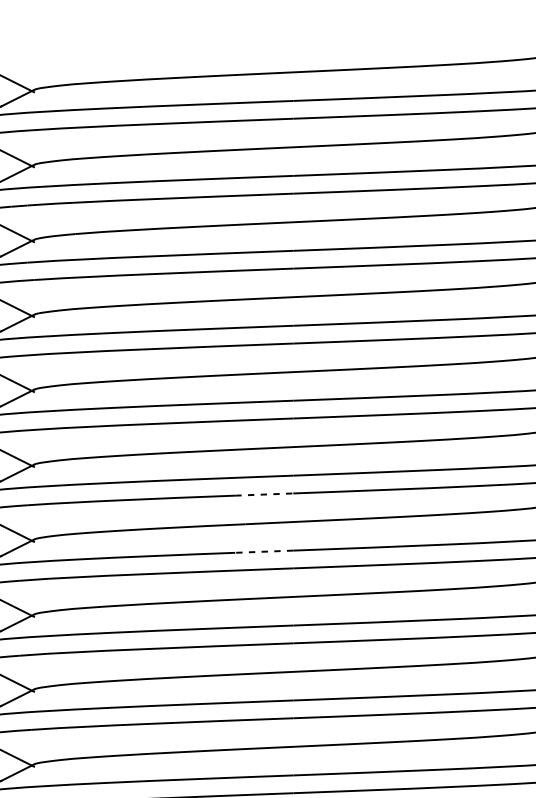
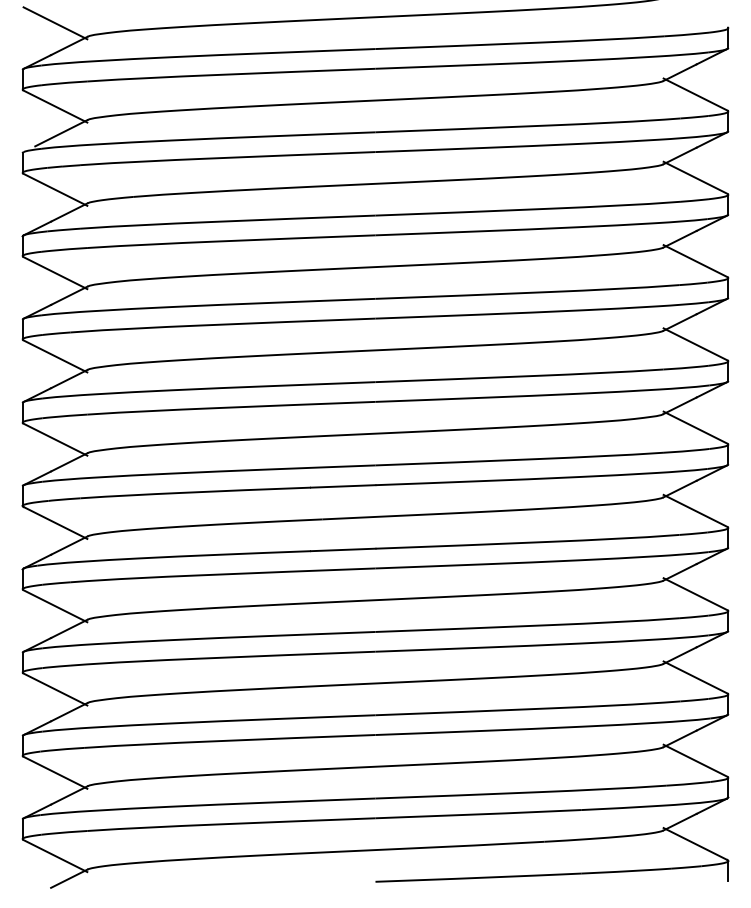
line: (264, 494) -> (343, 486), dashed -> solid
line: (263, 551) -> (342, 549), dashed -> solid

